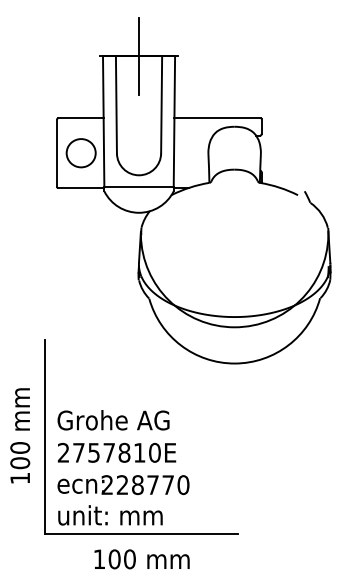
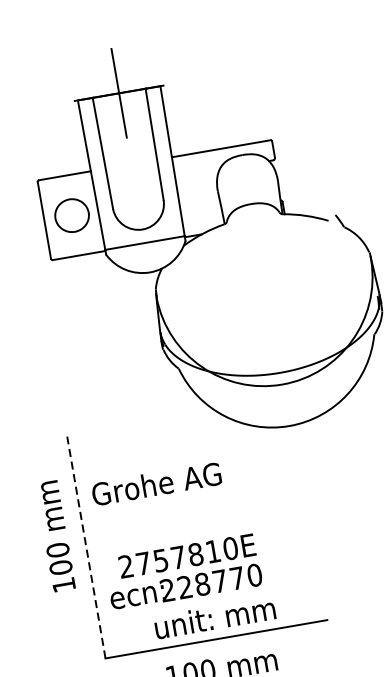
text: (113, 420) -> (156, 484), moved
text: (20, 435) -> (55, 535), moved
line: (44, 436) -> (86, 547), solid -> dashed
text: (116, 452) -> (186, 555), moved
text: (110, 515) -> (215, 618), moved

